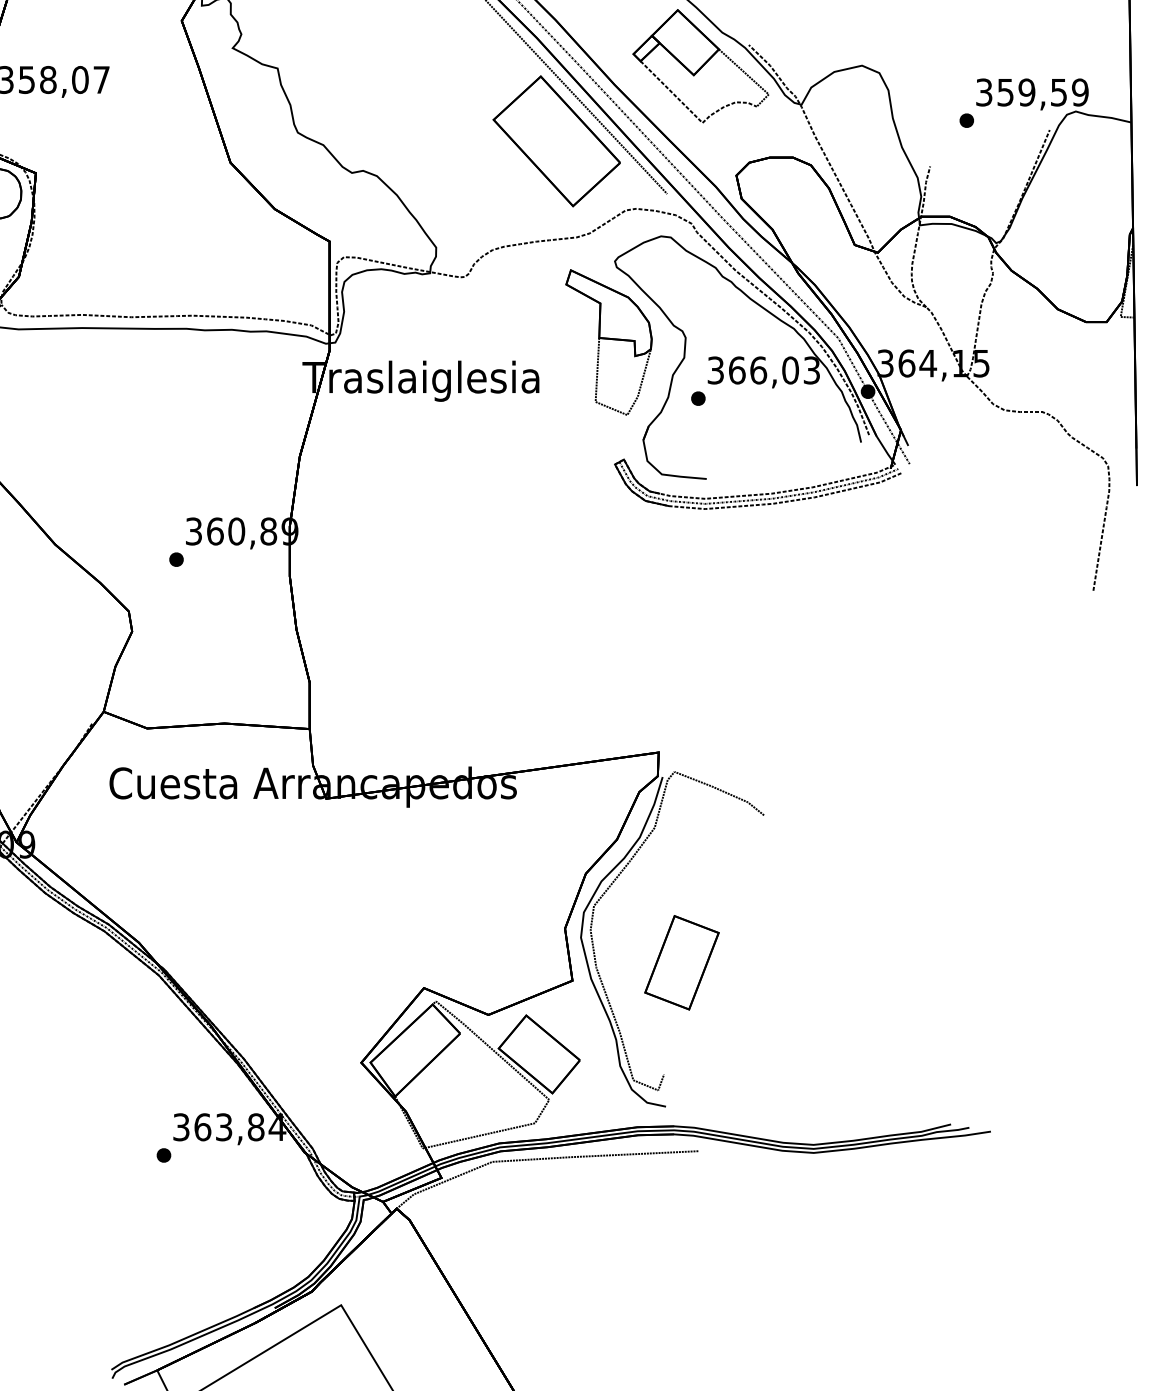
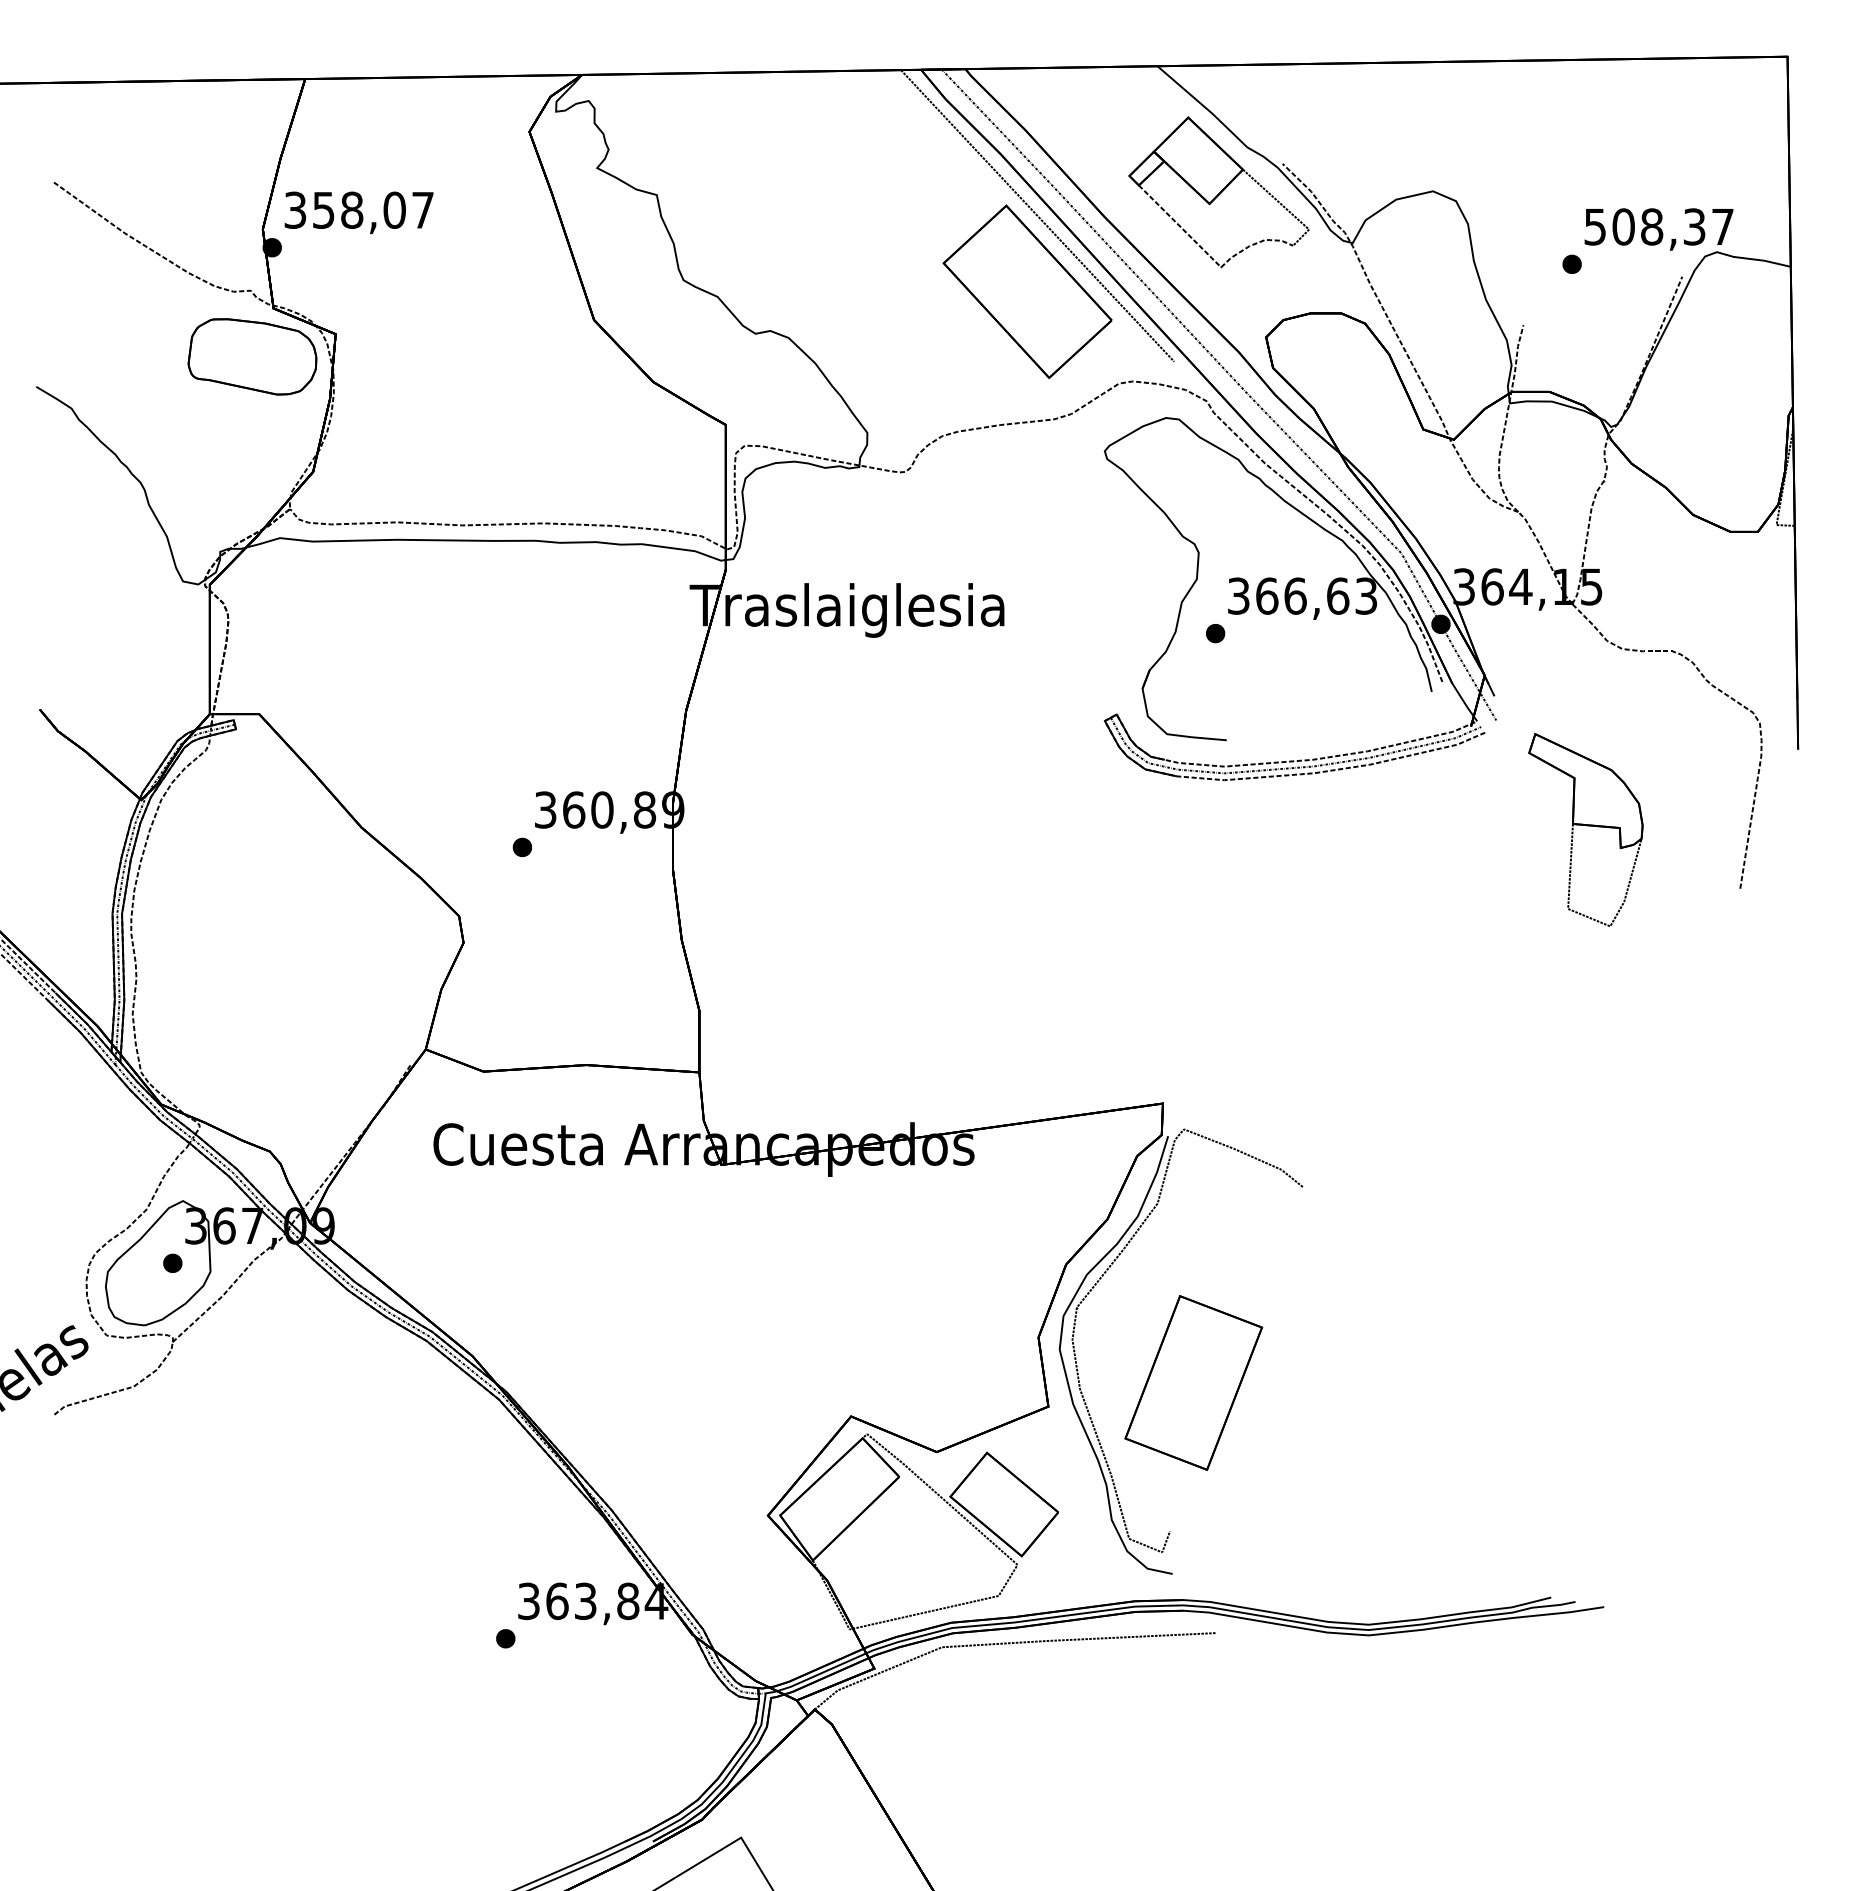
text: (1032, 92) -> (1659, 226), 359,59 -> 508,37
part: (608, 342) -> (1585, 829), moved
text: (790, 369) -> (1338, 595), 366,03 -> 366,63
part: (681, 962) -> (1193, 1382), size x1.4

